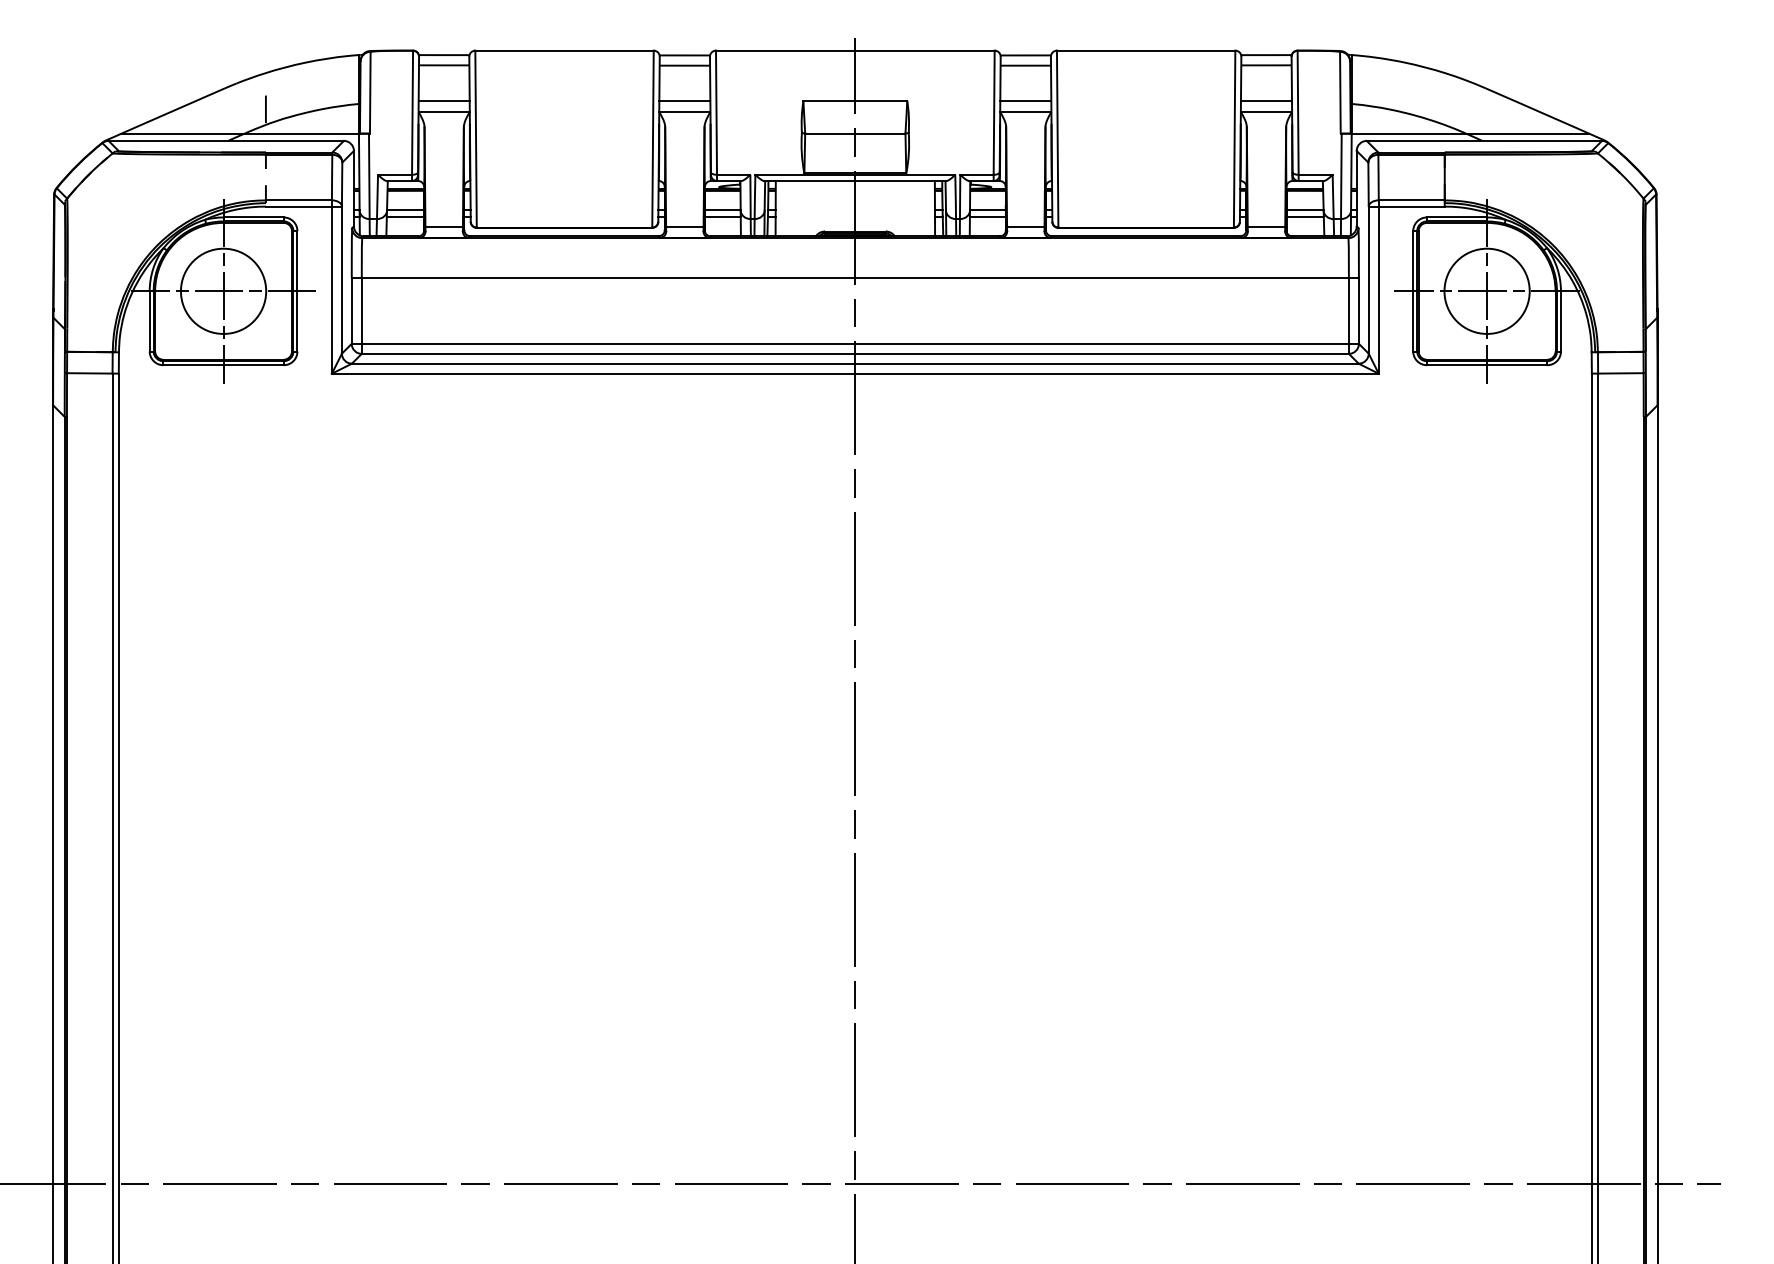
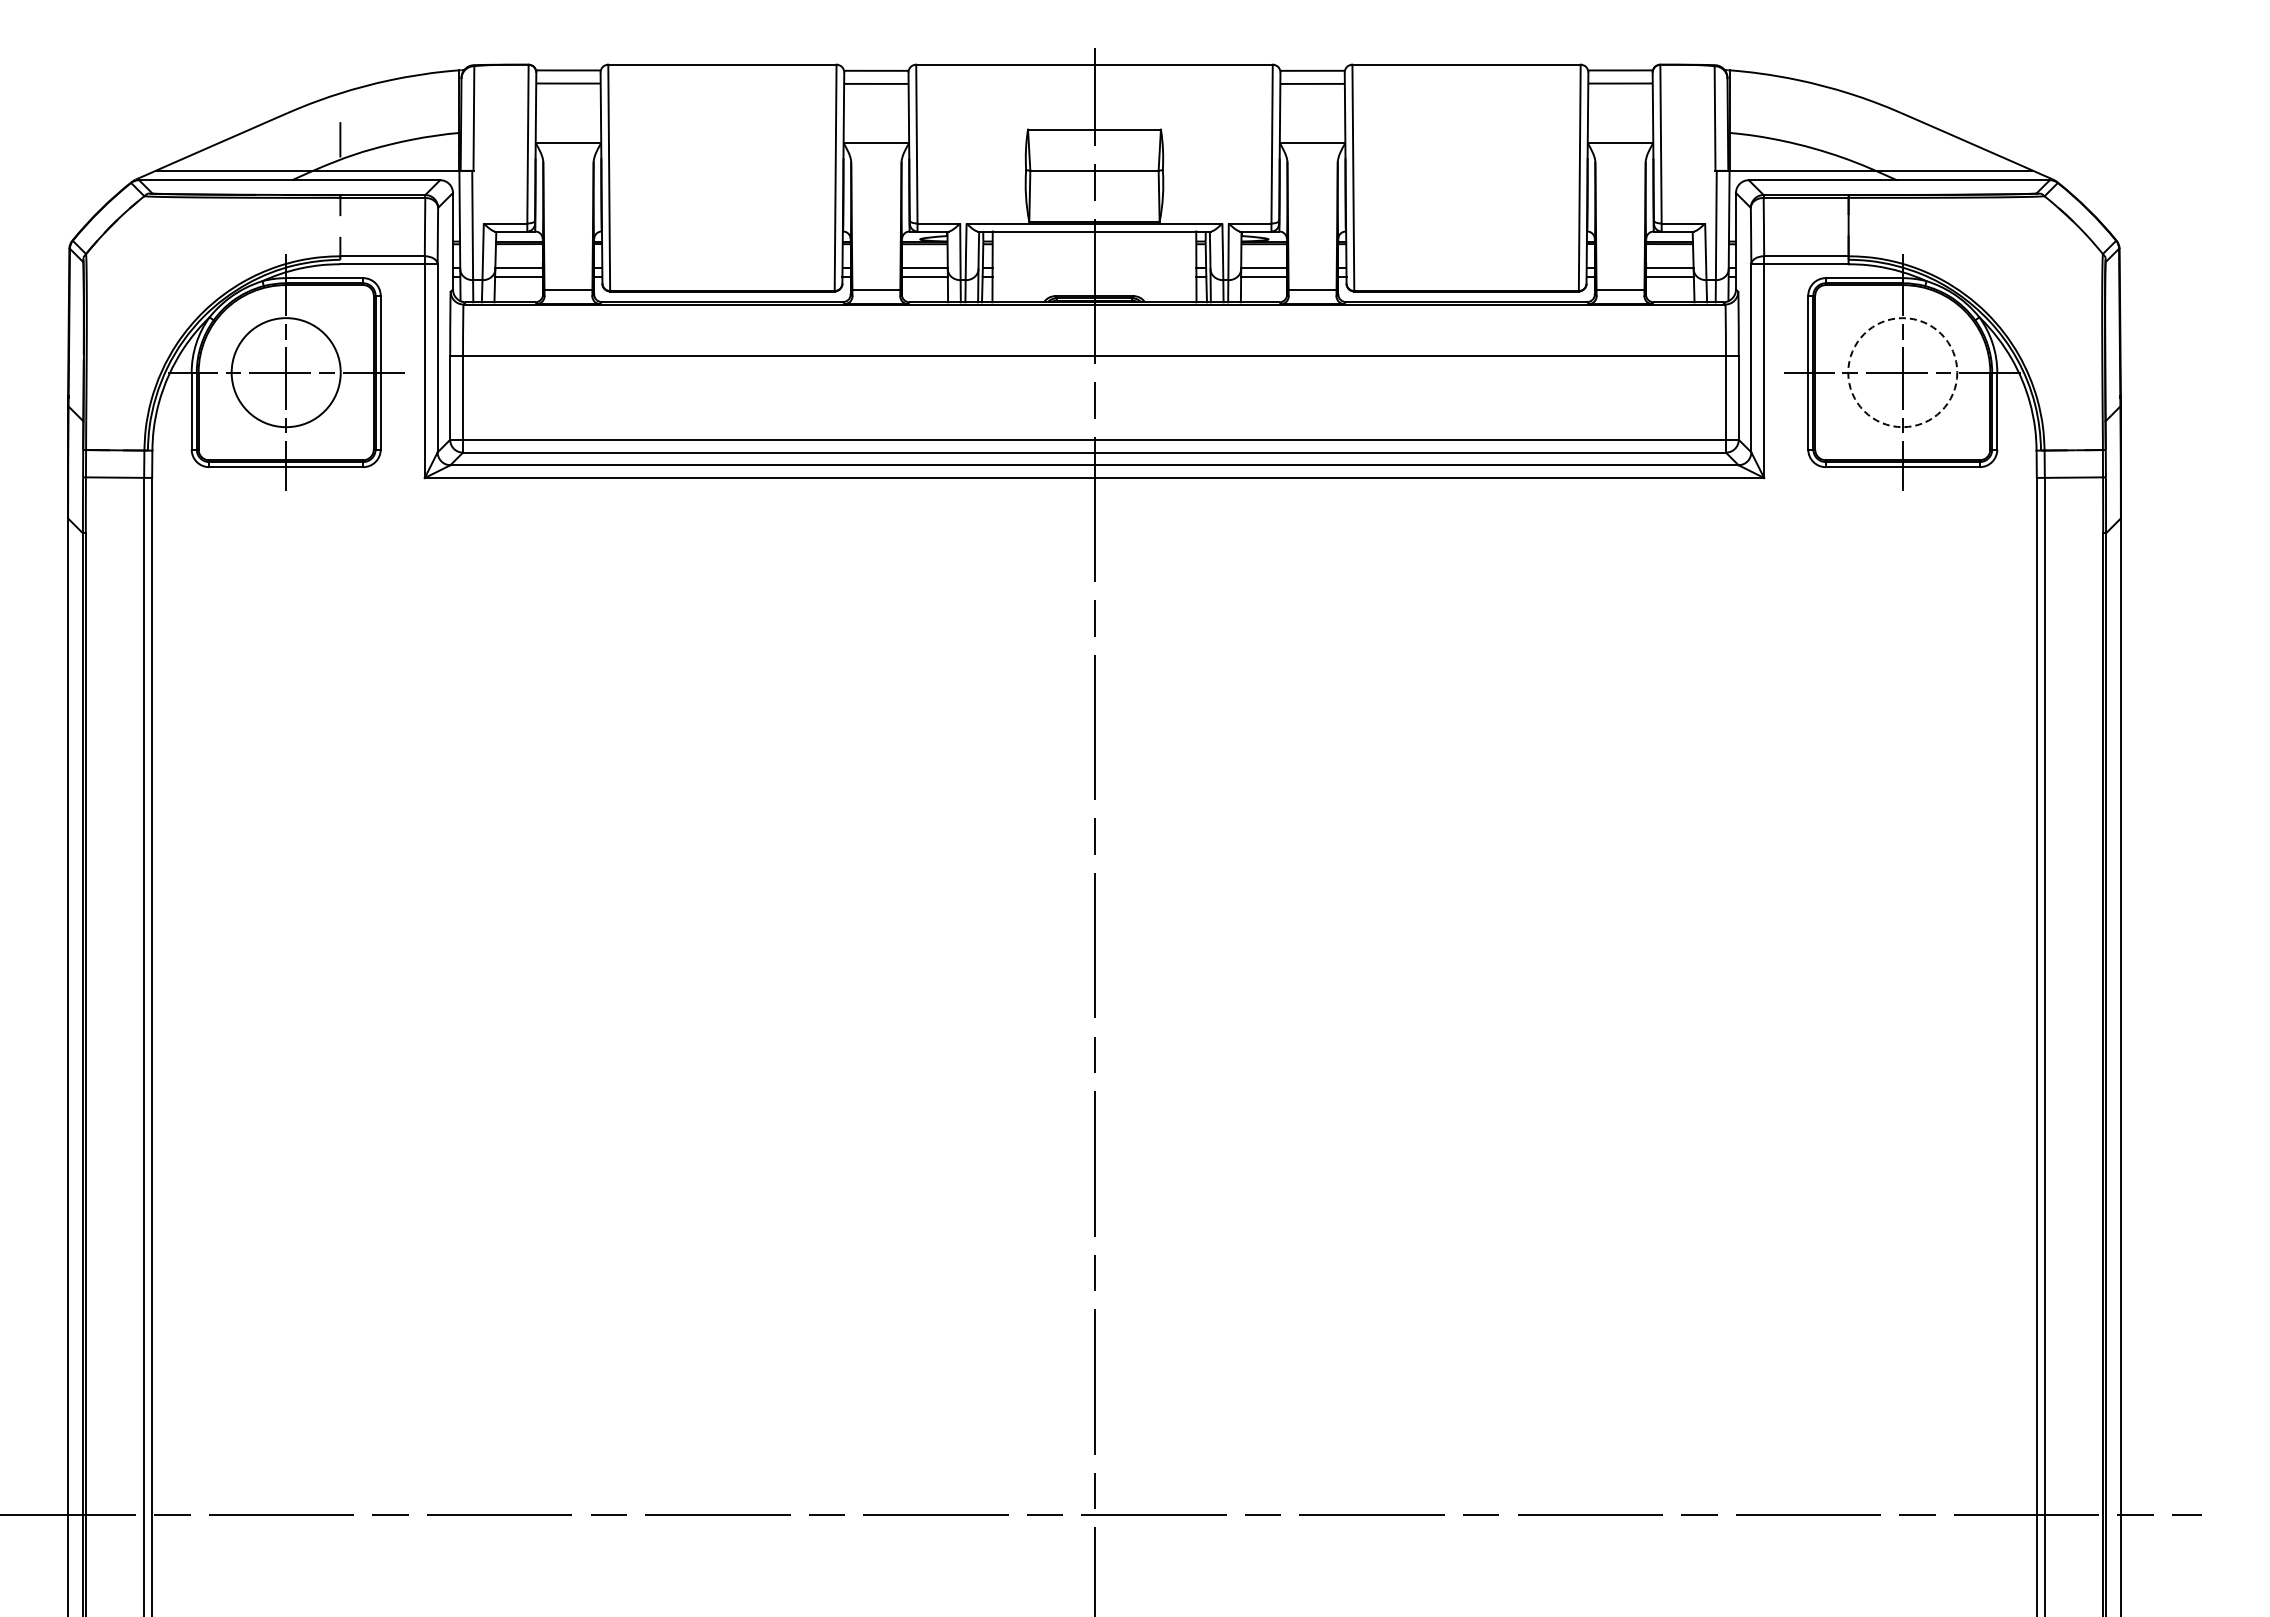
line: (444, 100) -> (568, 128), removed
line: (684, 100) -> (876, 128), removed
line: (1025, 100) -> (1312, 128), removed
line: (1266, 100) -> (1620, 128), removed
circle: (1486, 291) -> (1902, 372), solid -> dashed

